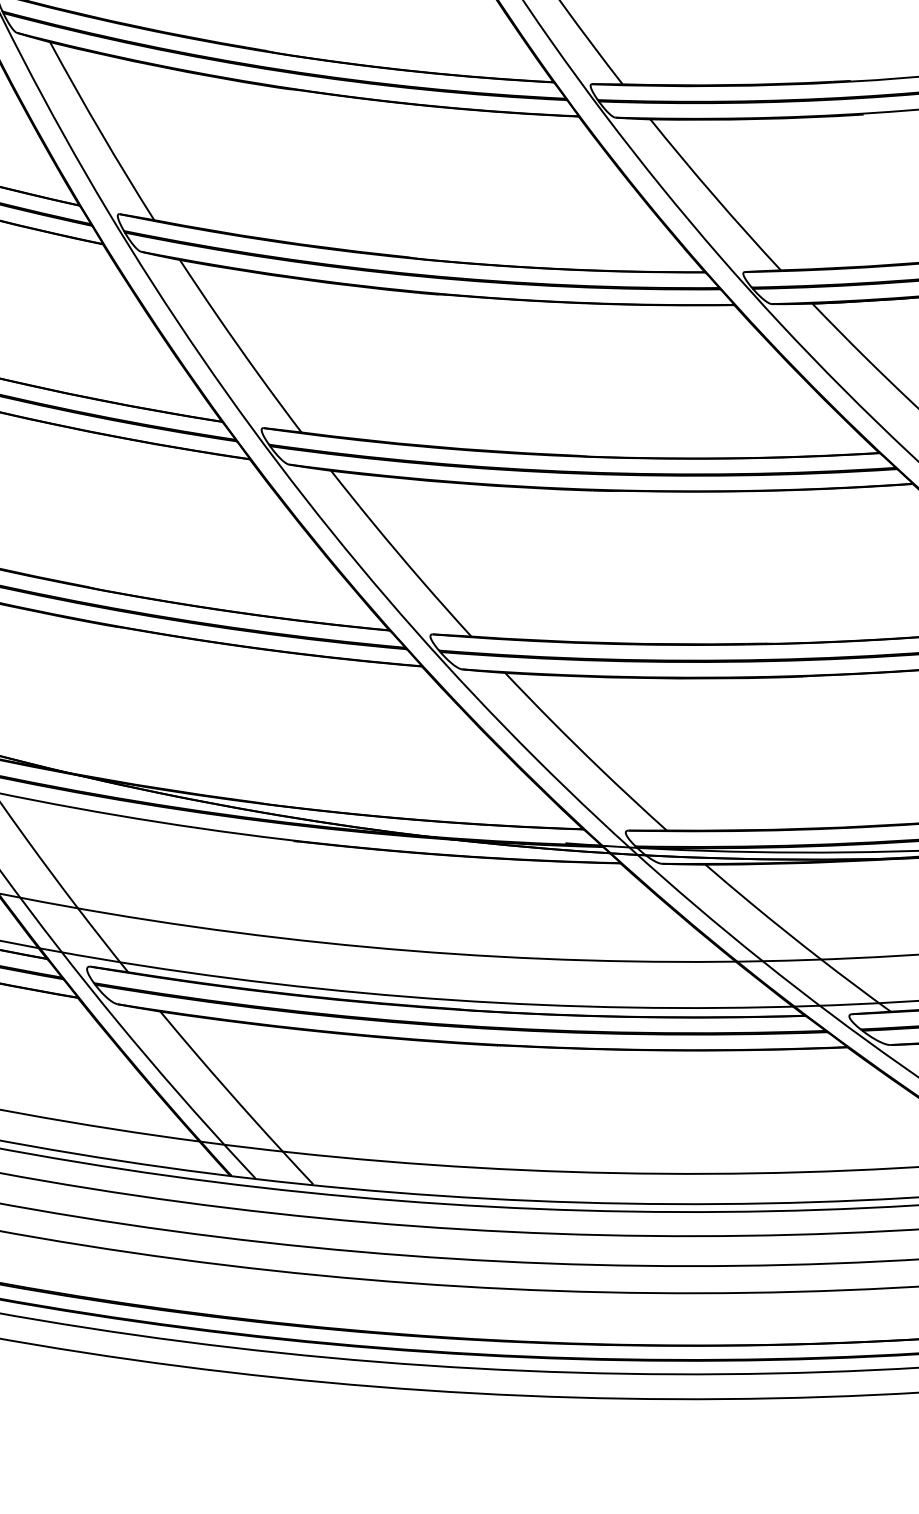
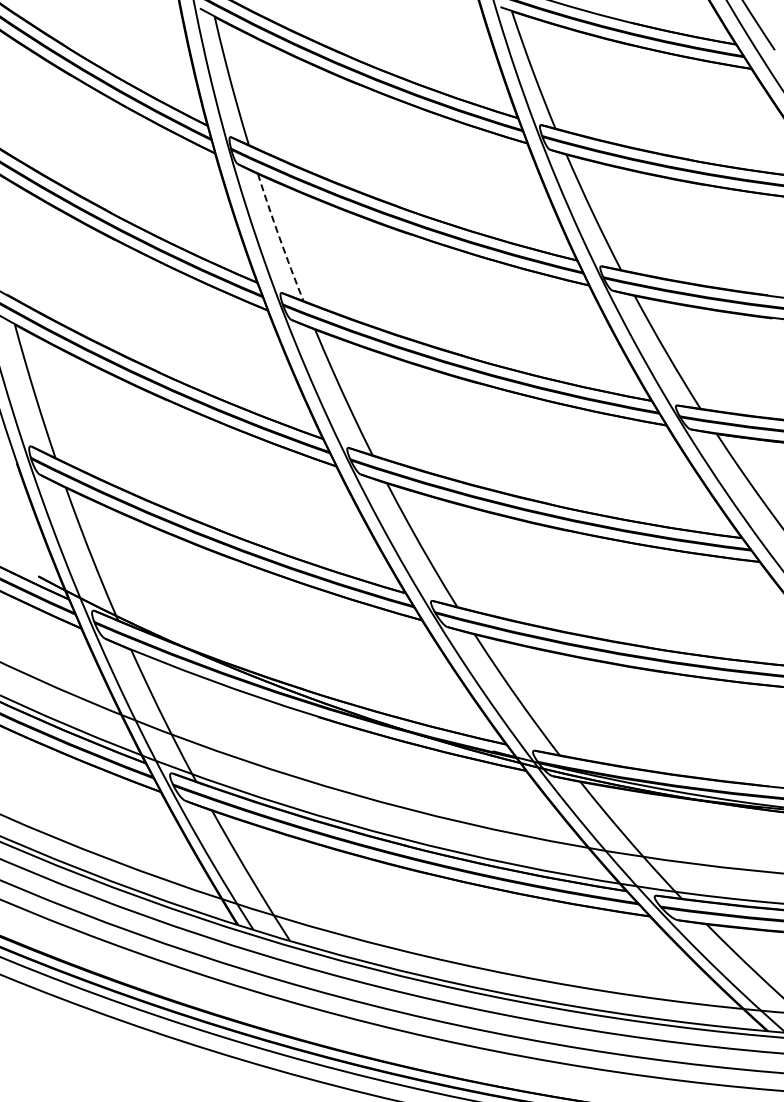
arc: (100, 131) -> (279, 237), solid -> dashed

